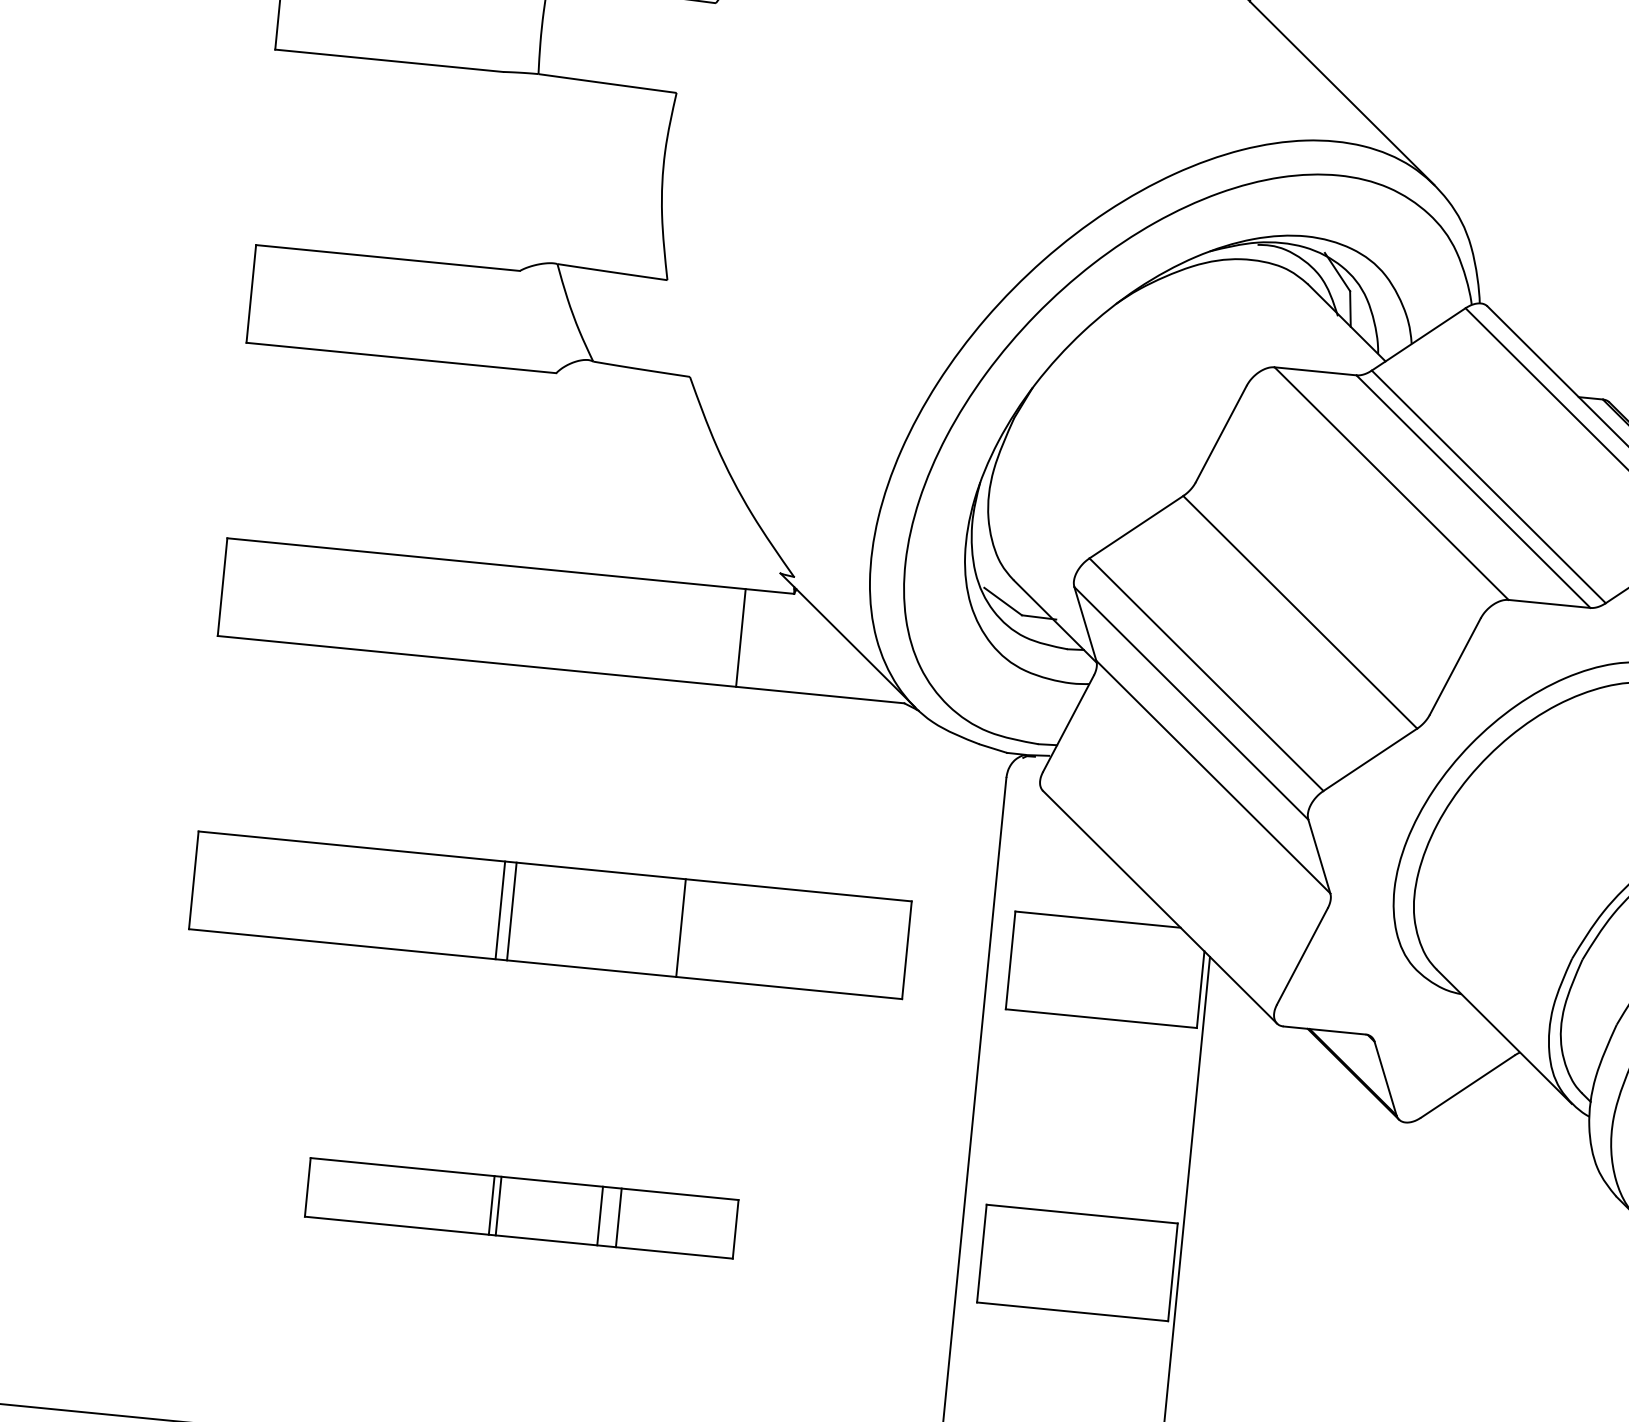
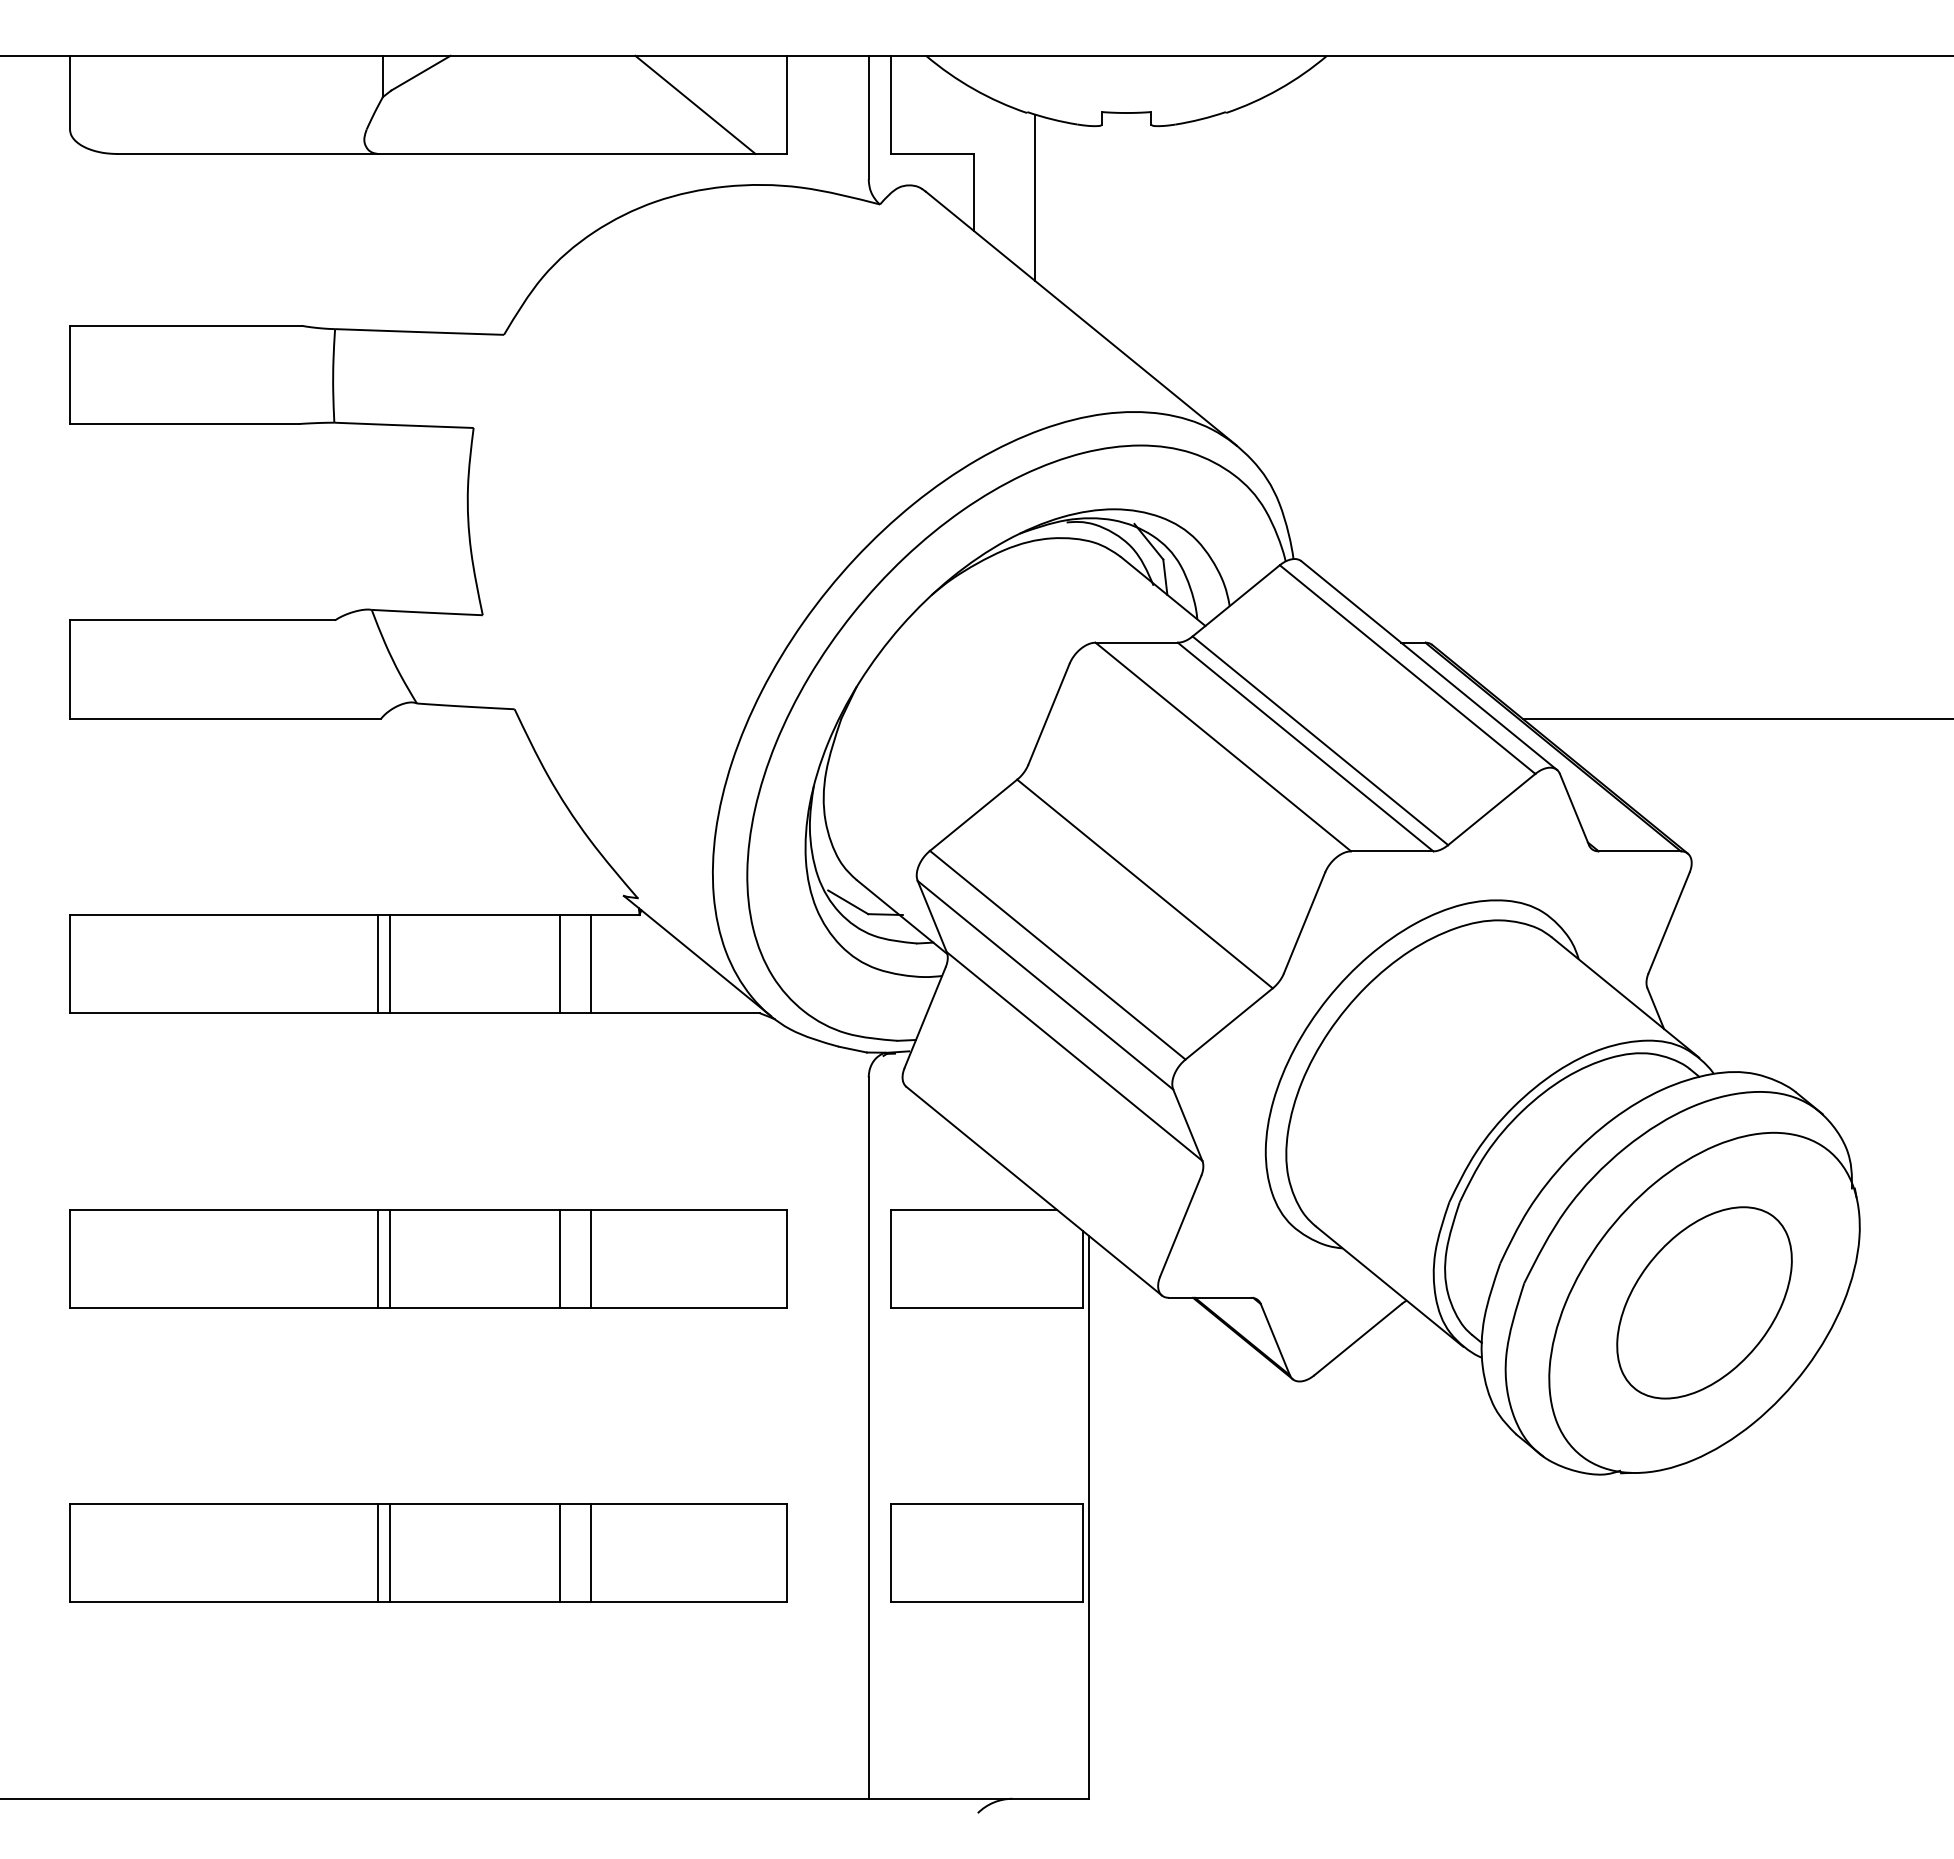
line: (528, 617) -> (377, 964), added
line: (540, 618) -> (389, 964), added
line: (709, 635) -> (559, 964), added
line: (711, 930) -> (590, 1258), added
part: (521, 1207) -> (428, 1552), size x1.67

